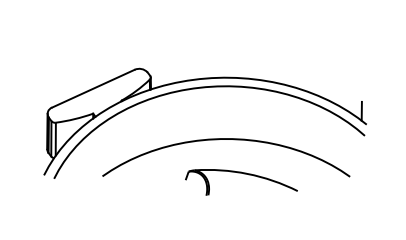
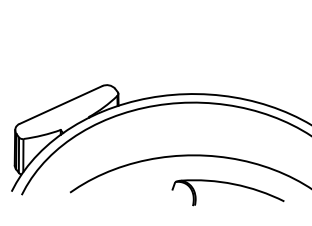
part: (243, 174) -> (230, 184), moved

